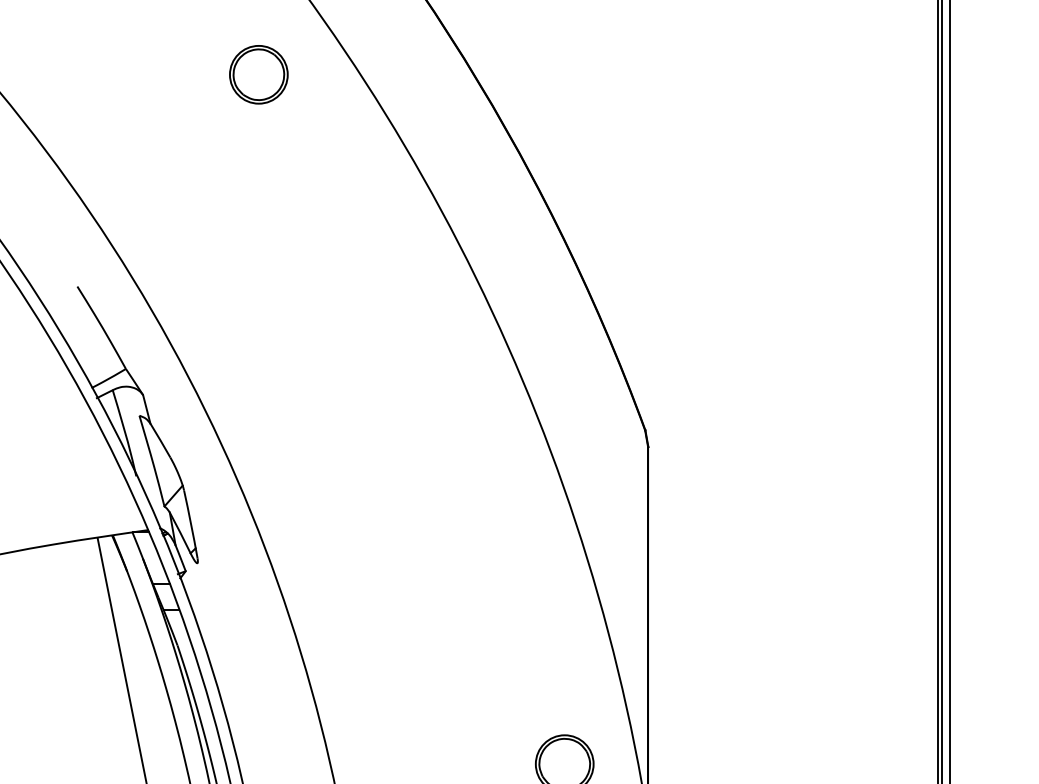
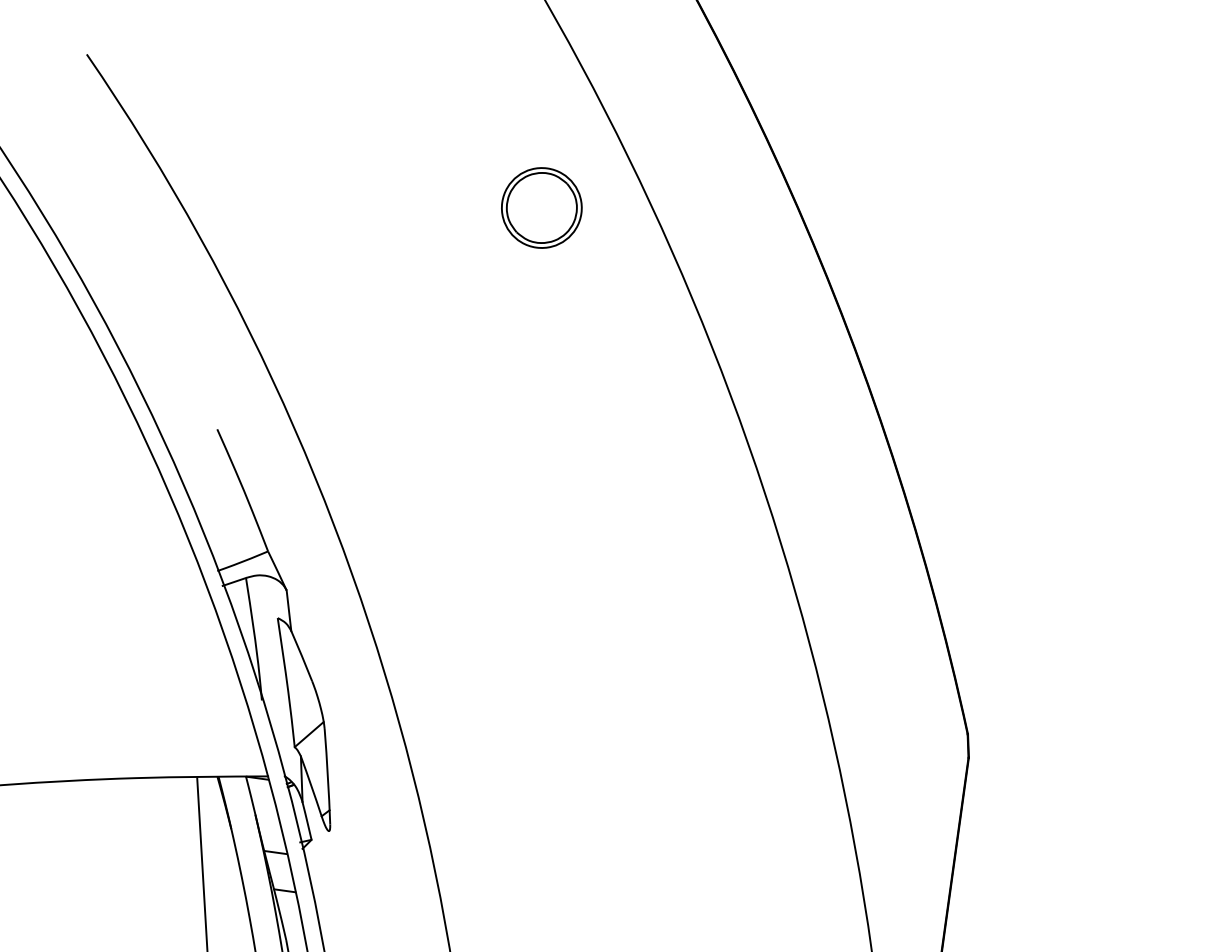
part: (258, 74) -> (541, 207), moved

